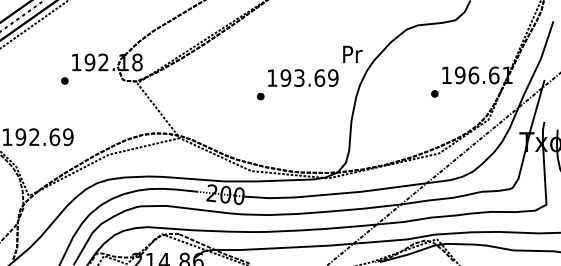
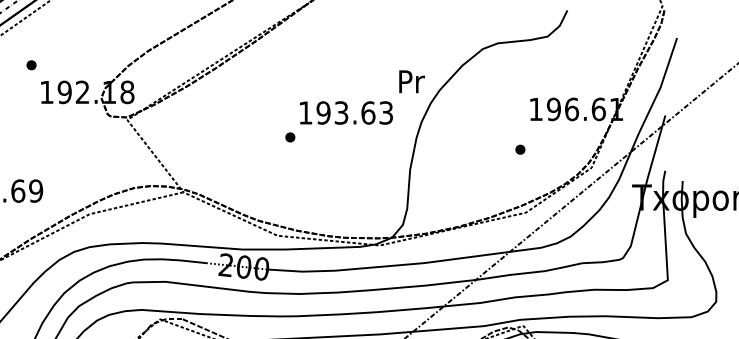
text: (333, 77) -> (386, 112), 193.69 -> 193.63
part: (64, 80) -> (31, 64), moved
part: (434, 93) -> (519, 149), moved

